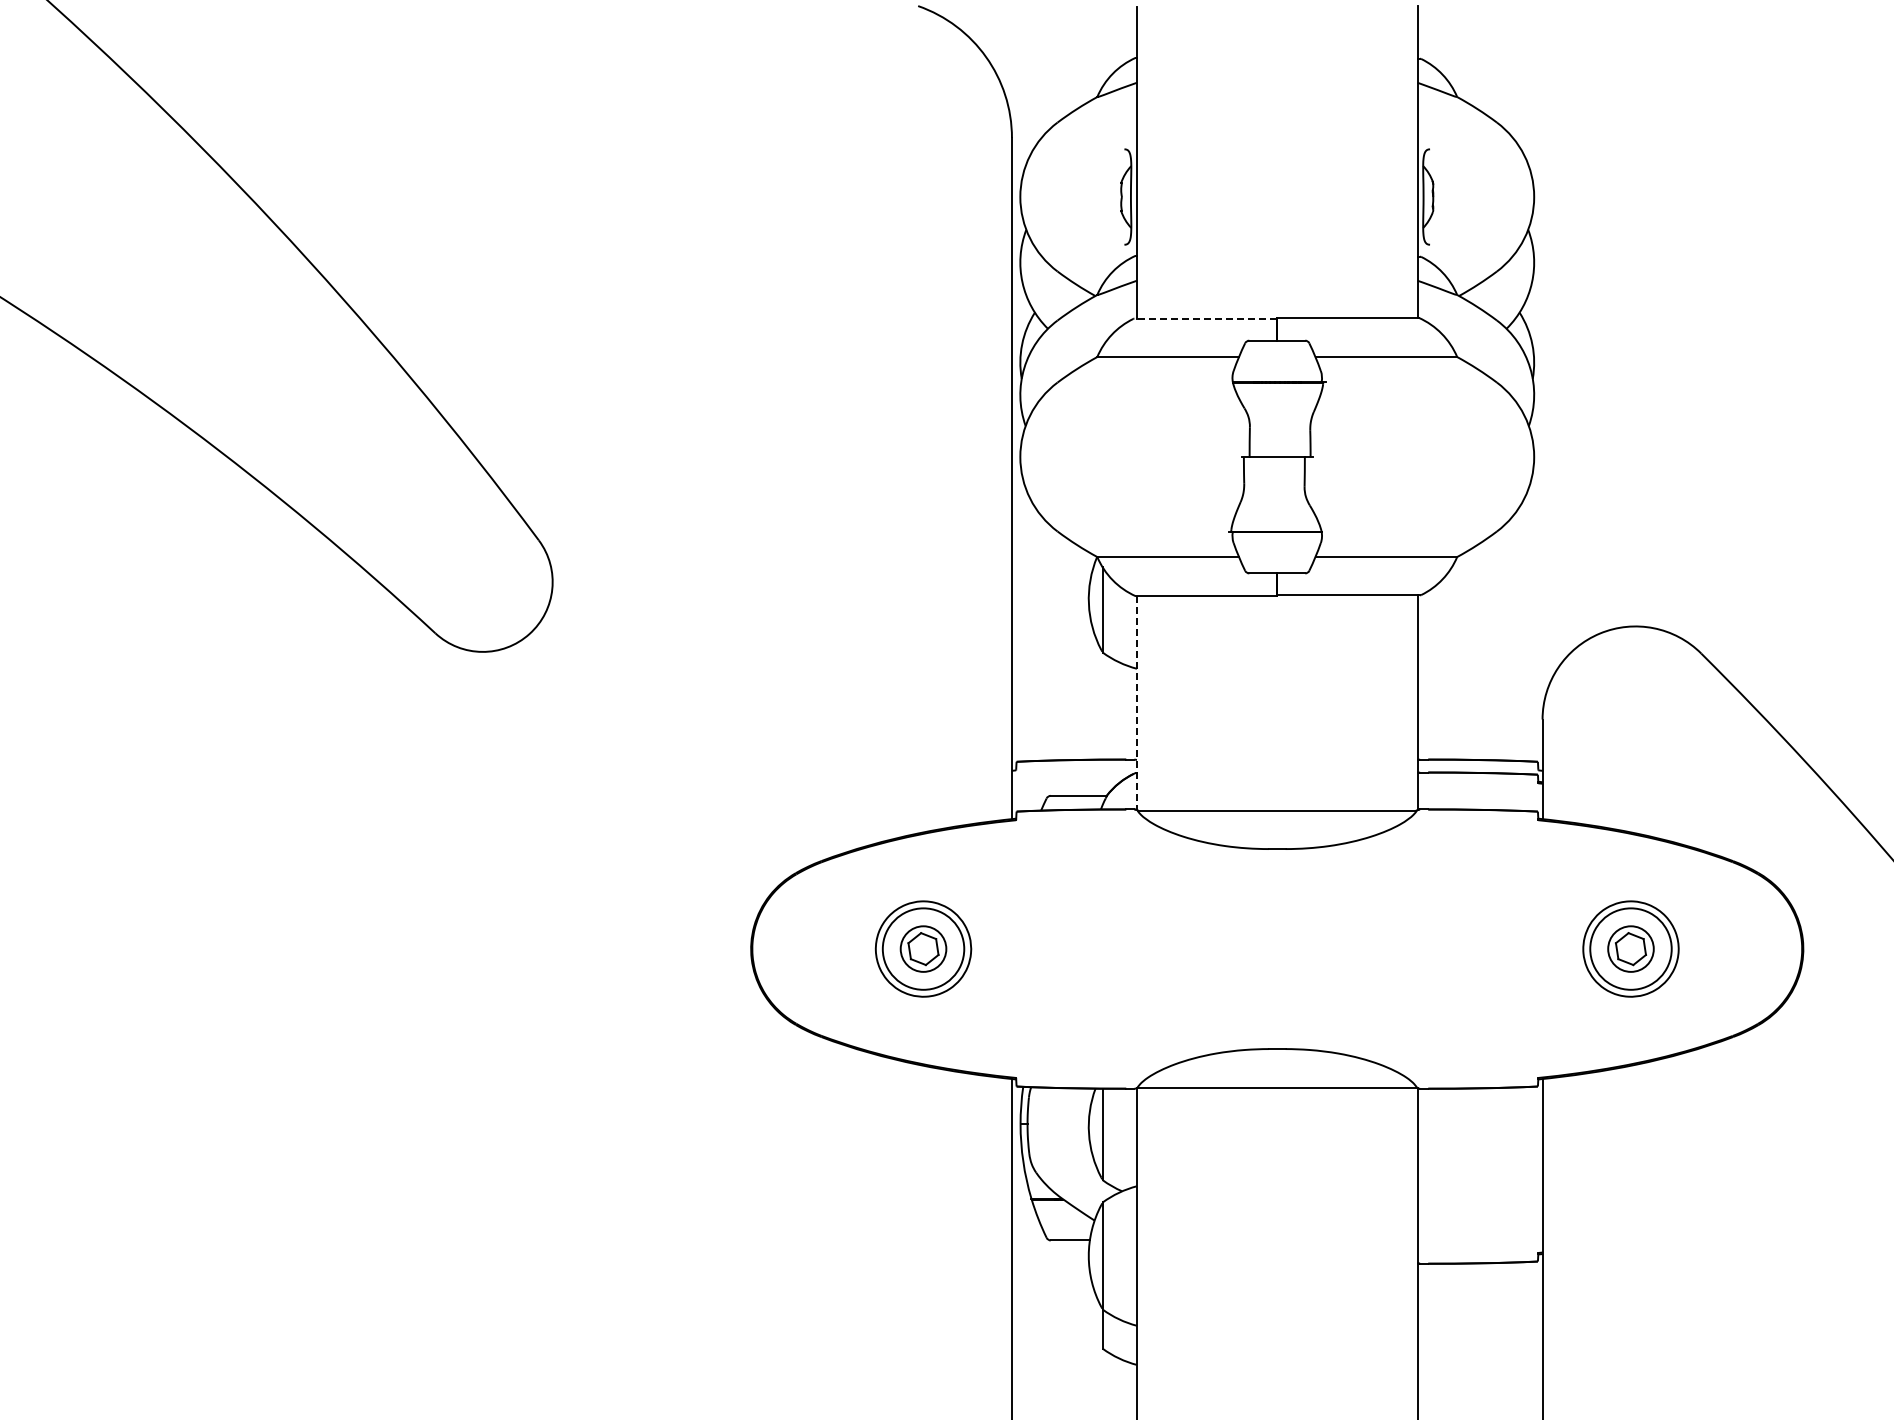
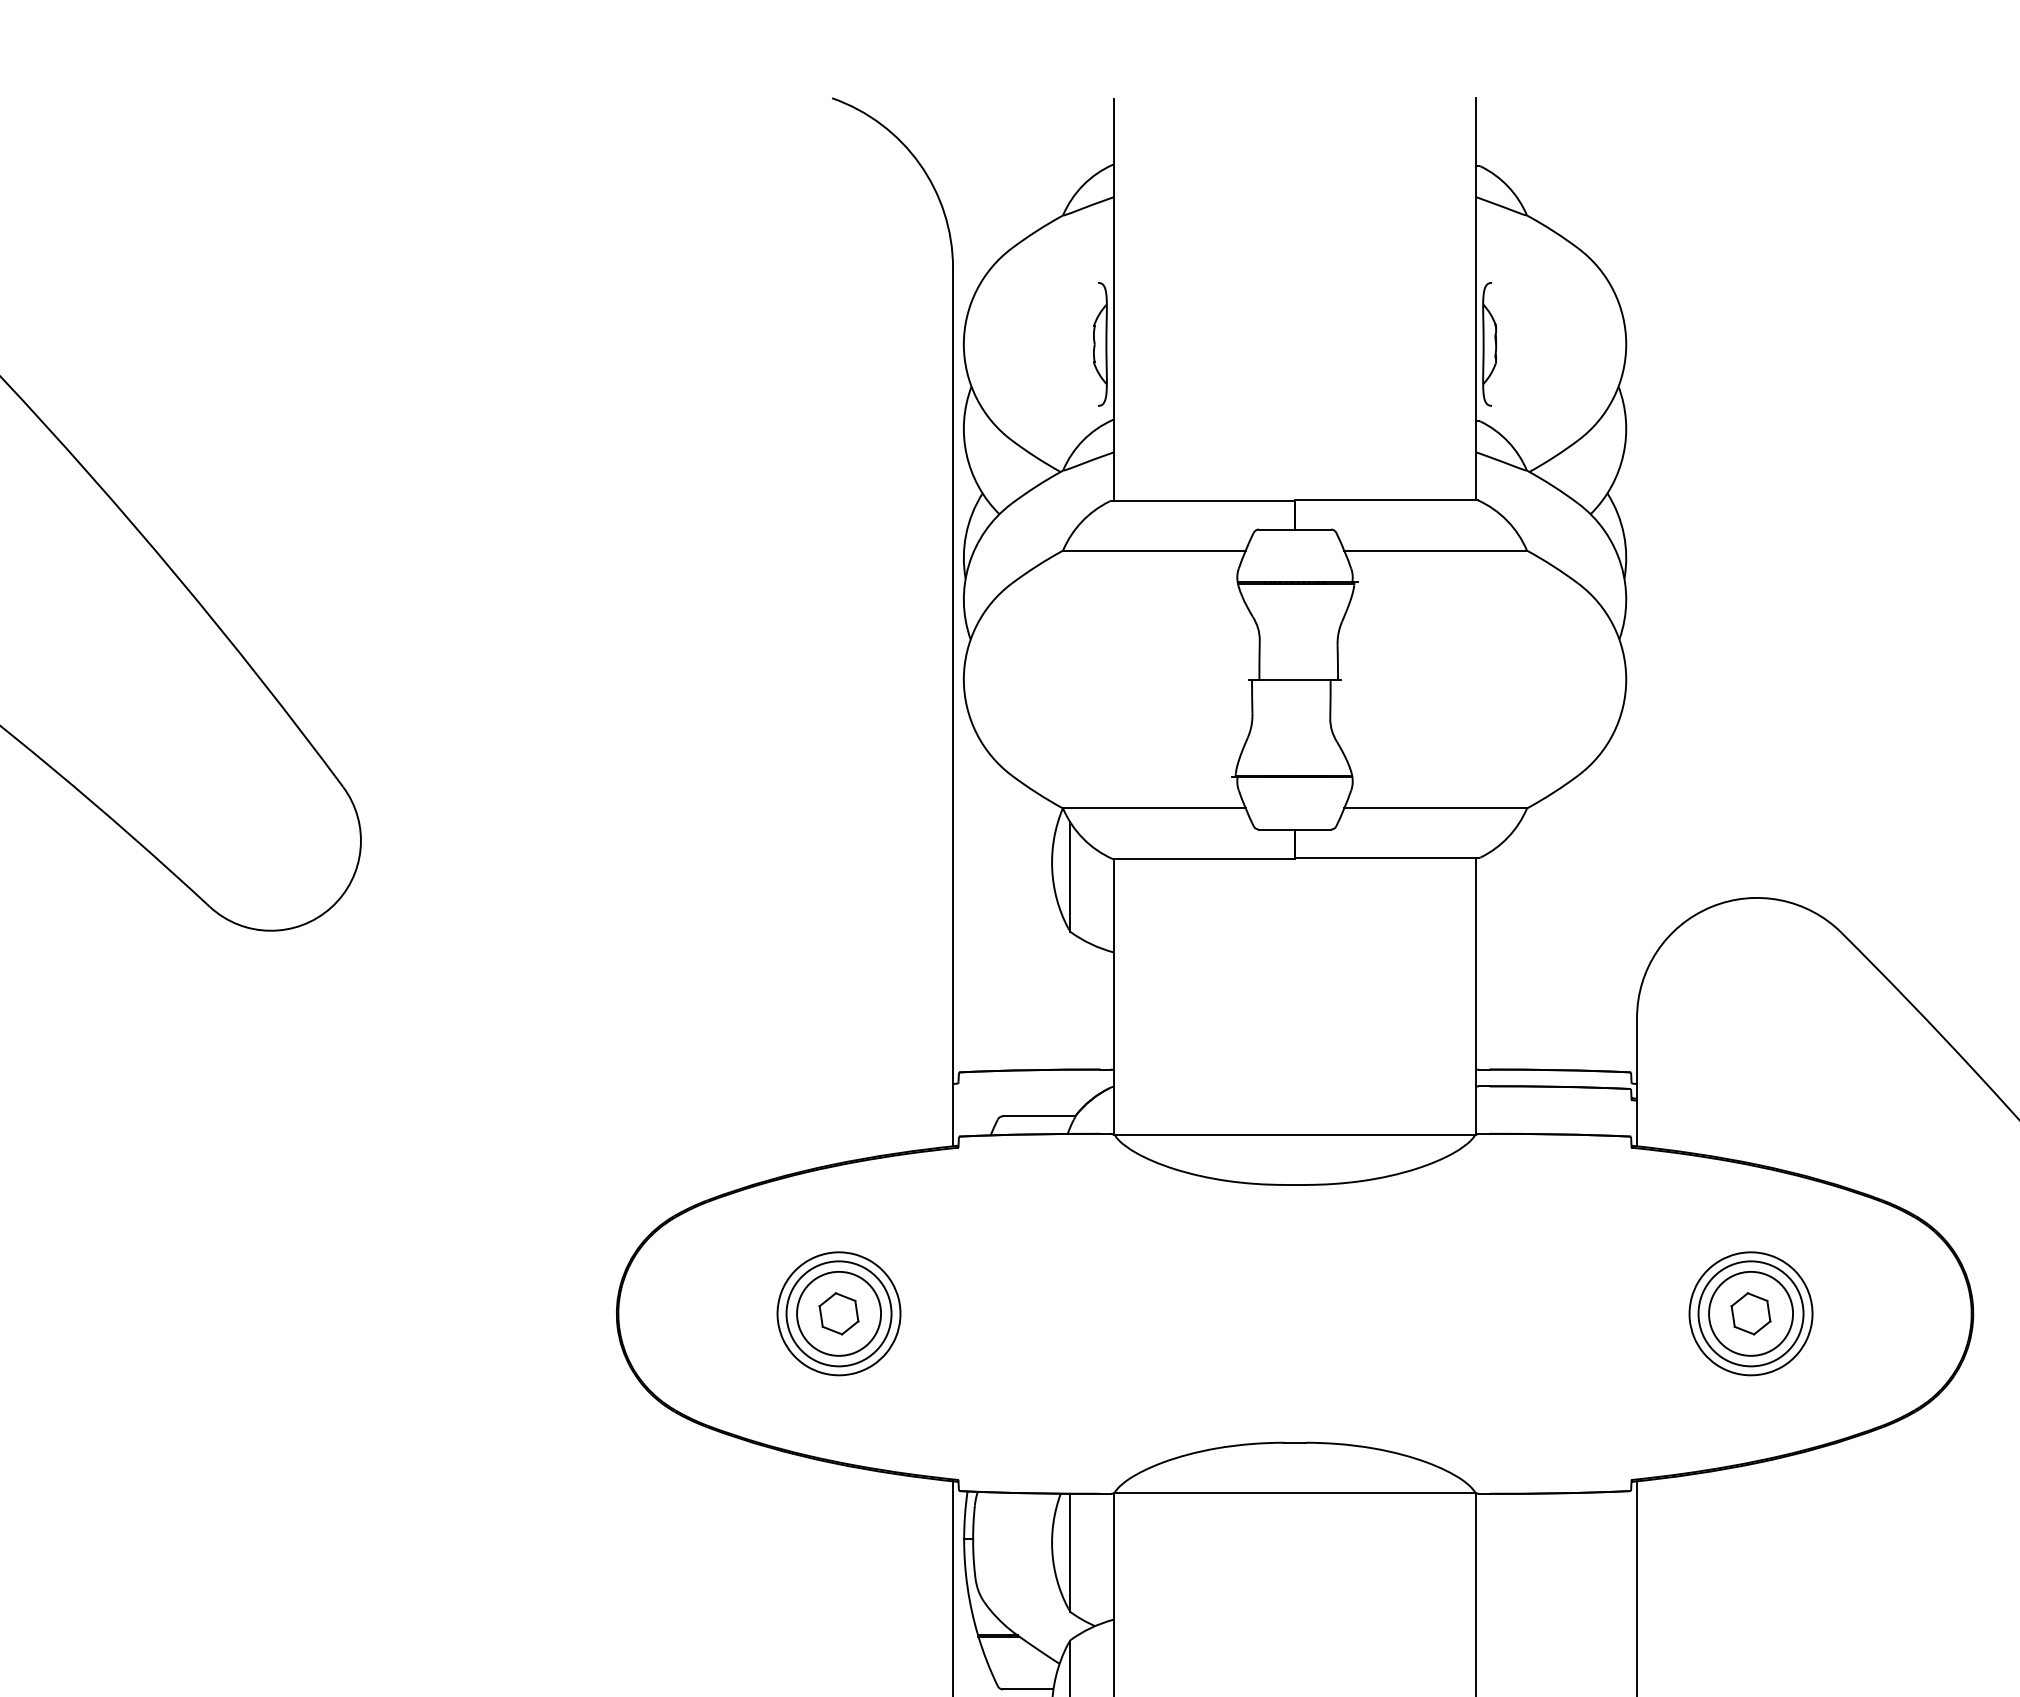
line: (1205, 318) -> (1202, 500), dashed -> solid
line: (1136, 703) -> (1113, 997), dashed -> solid
circle: (923, 948) -> (839, 1313), size x1.43
circle: (1630, 948) -> (1750, 1313), size x1.43

